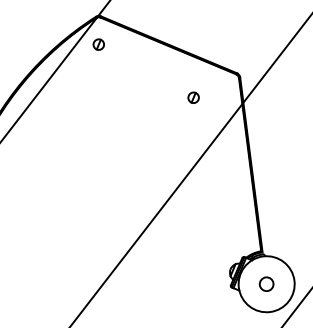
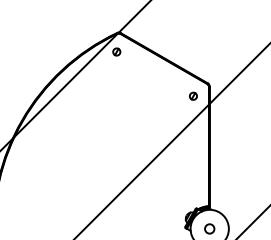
part: (193, 96) -> (193, 95), moved

